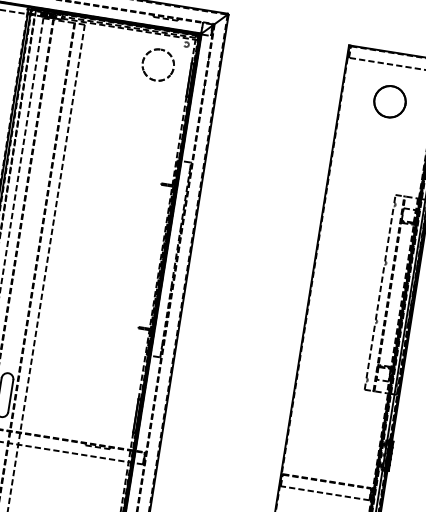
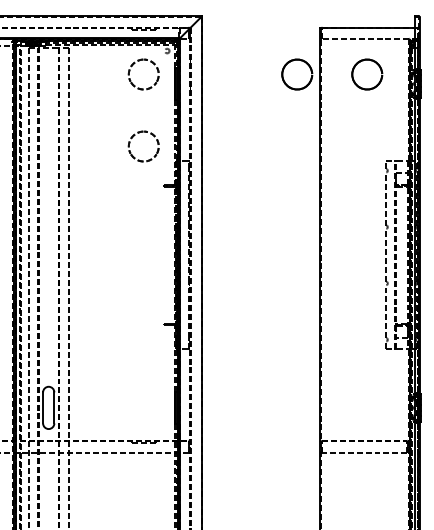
part: (317, 90) -> (297, 74), added
part: (133, 134) -> (130, 143), added

